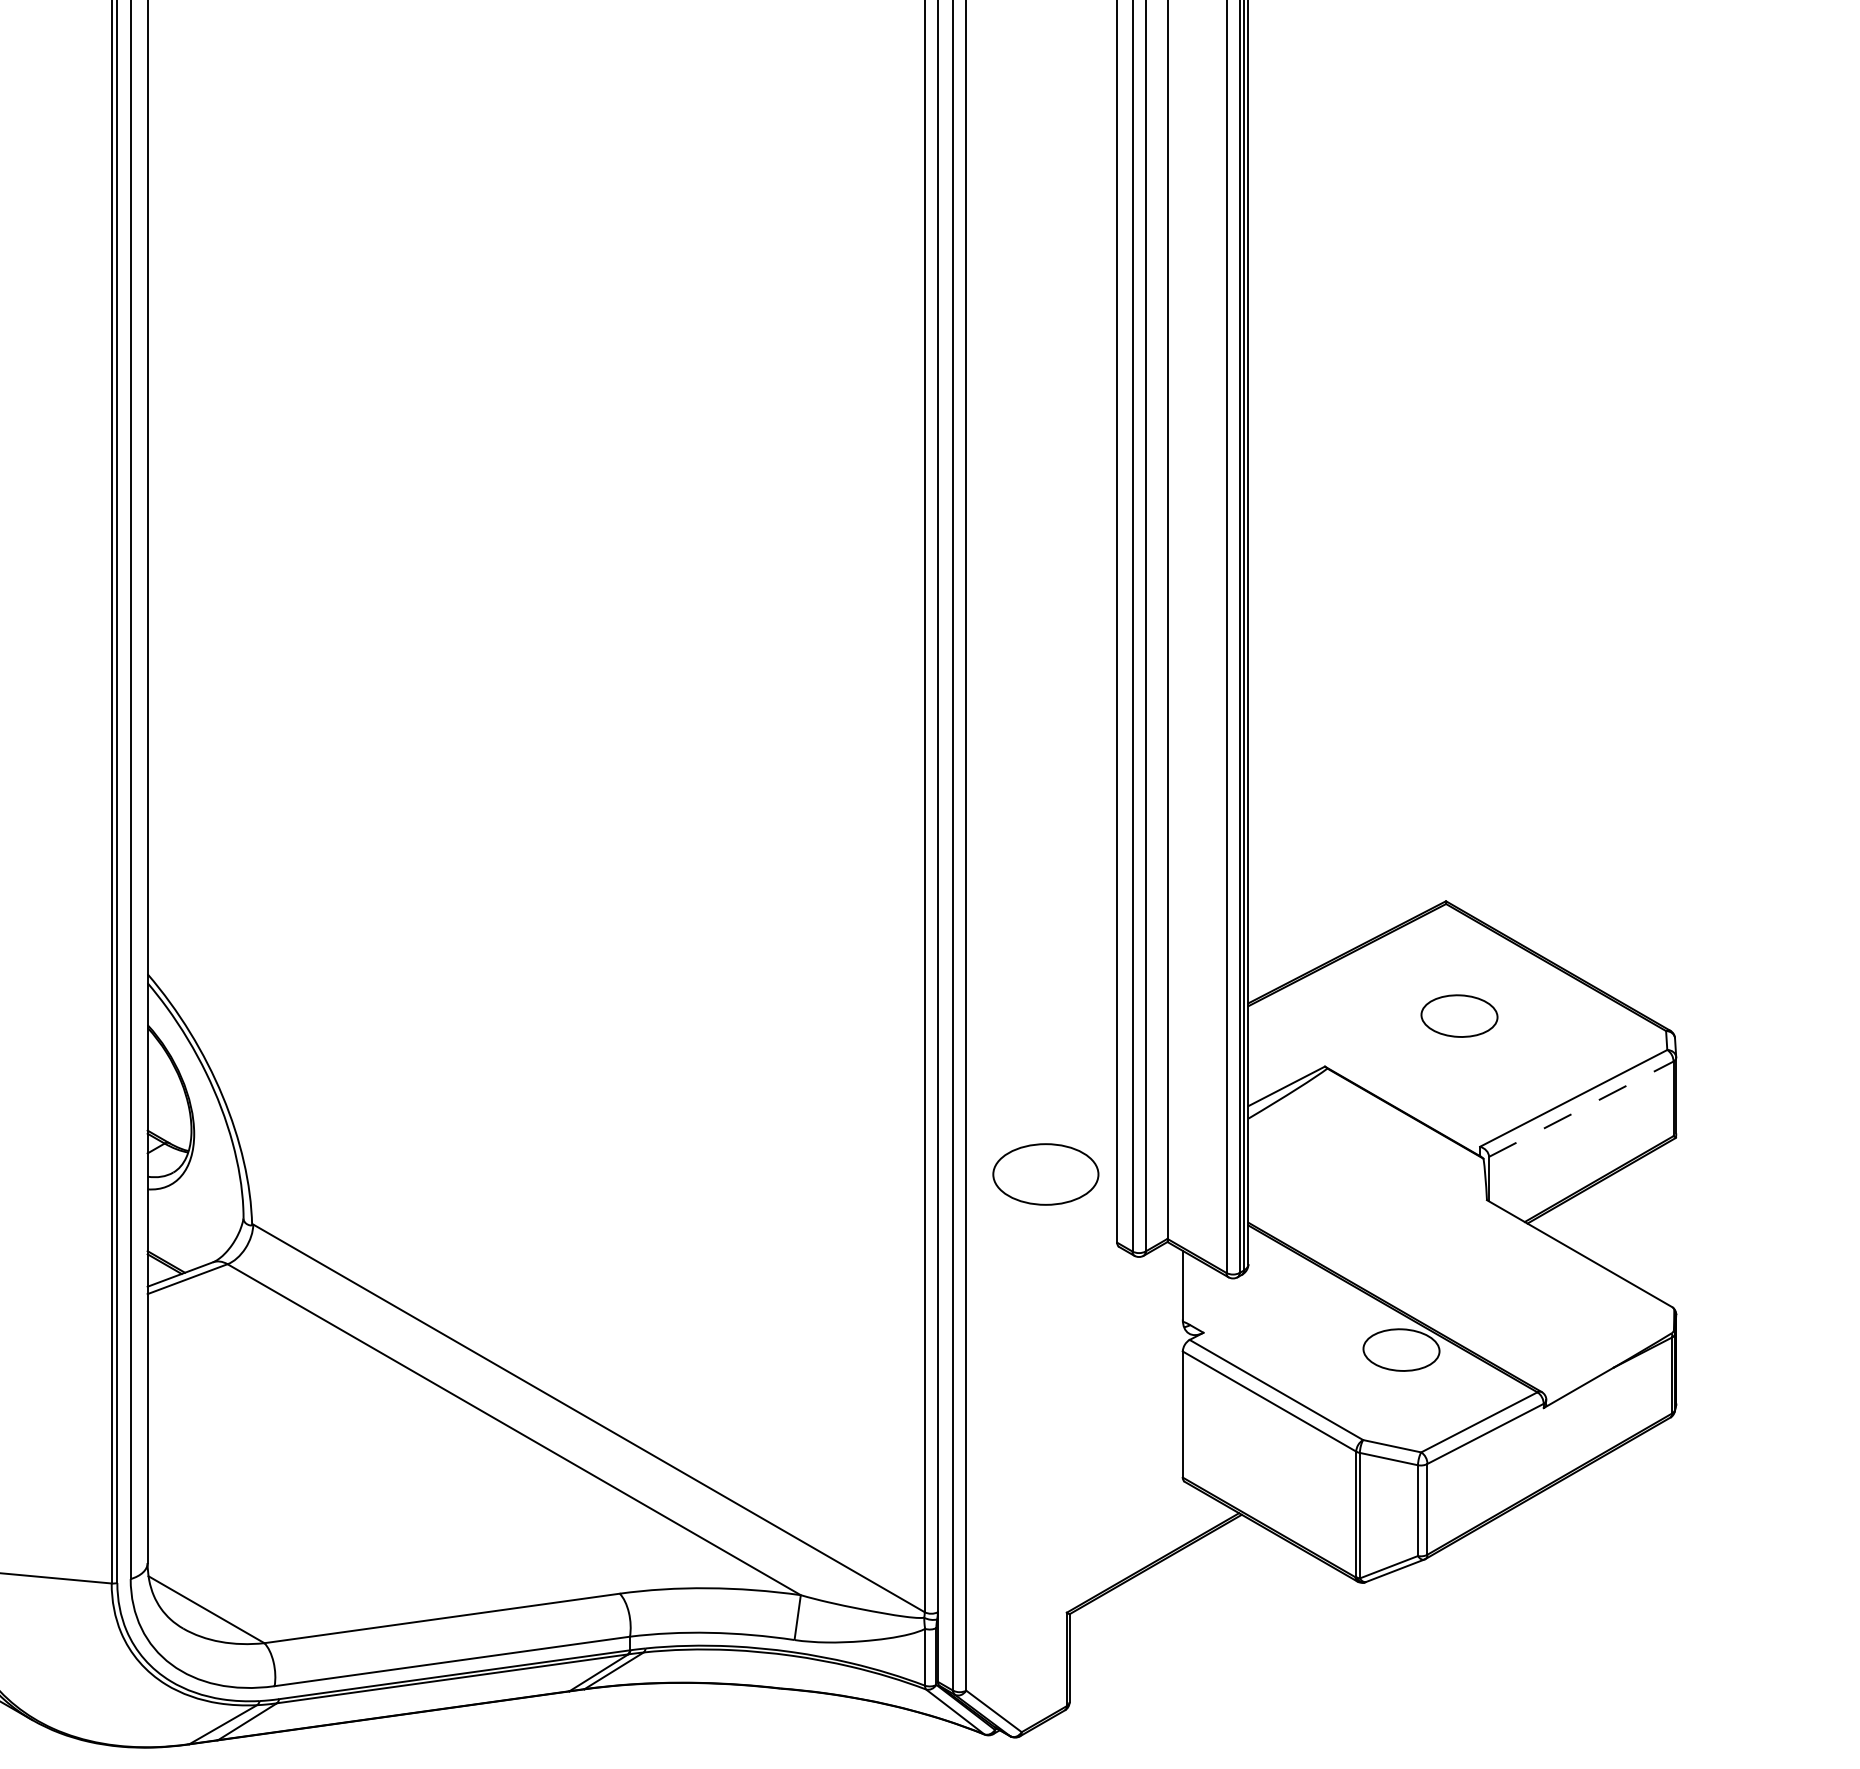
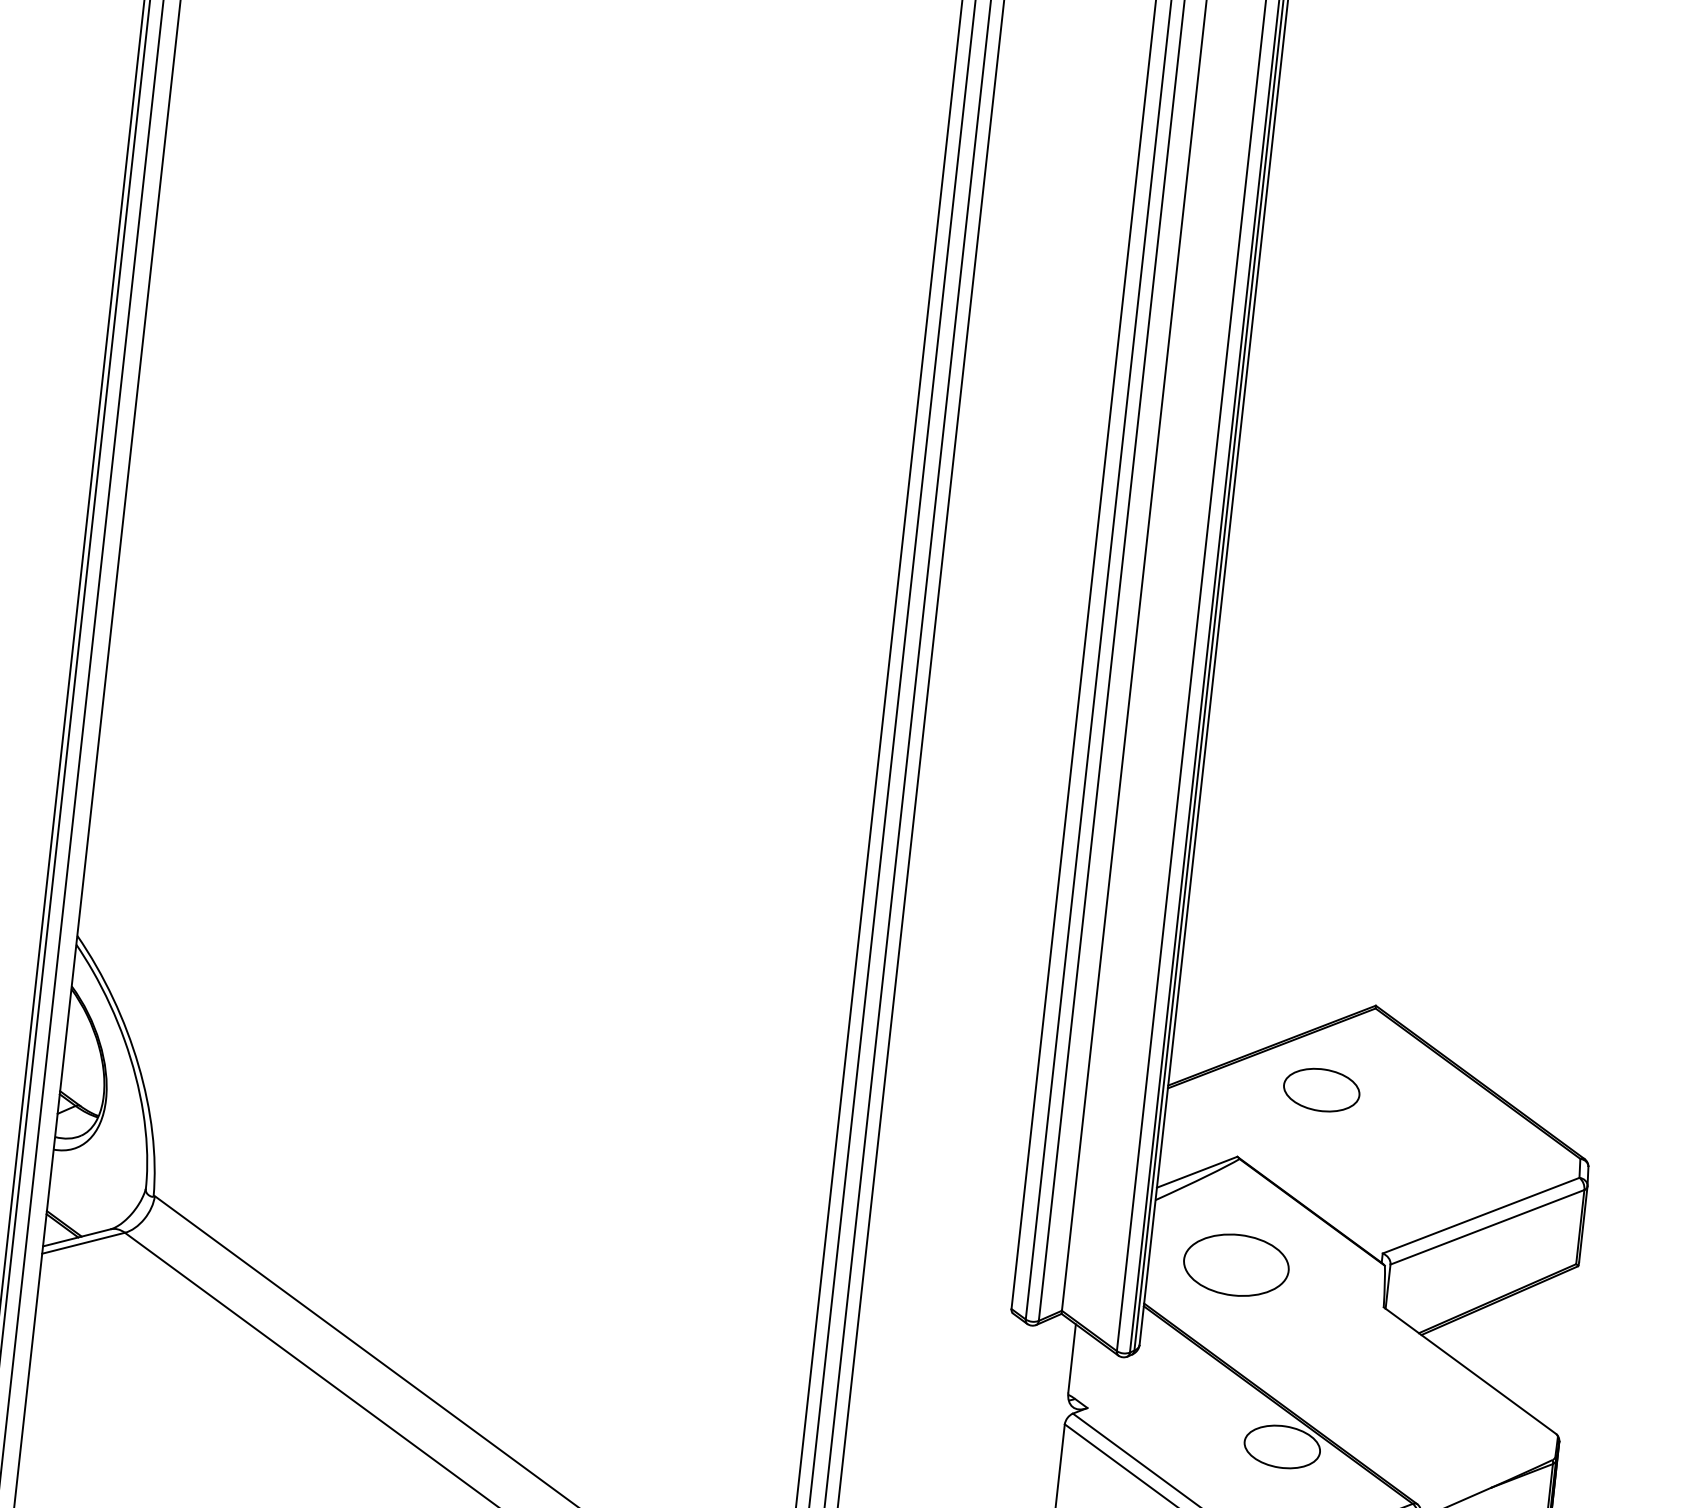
part: (1459, 1015) -> (1321, 1089), moved
line: (1581, 1109) -> (1487, 1227), dashed -> solid
part: (1045, 1174) -> (1236, 1265), moved

